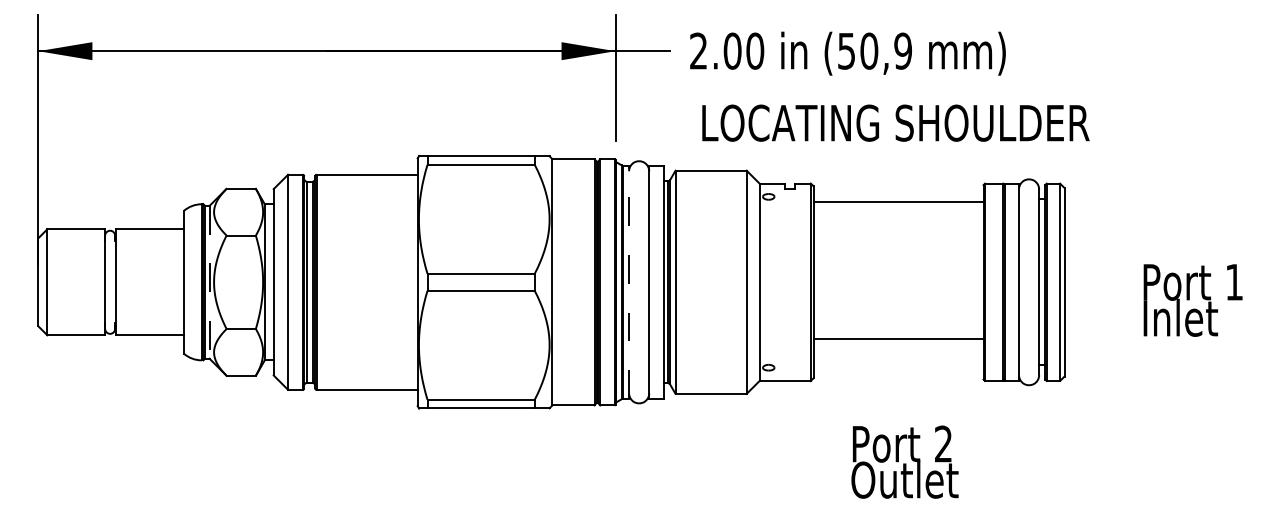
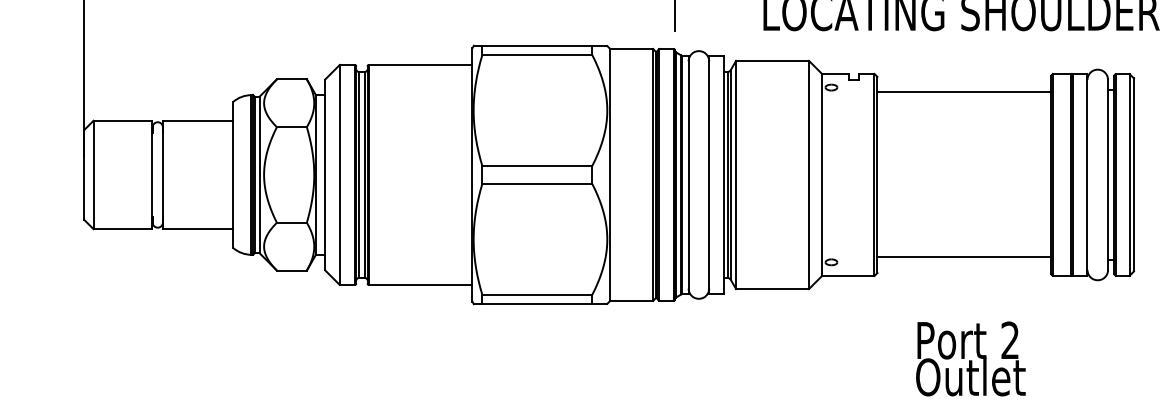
line: (209, 282) -> (259, 175), dashed -> solid
line: (629, 282) -> (689, 175), dashed -> solid
line: (898, 338) -> (964, 257), moved

